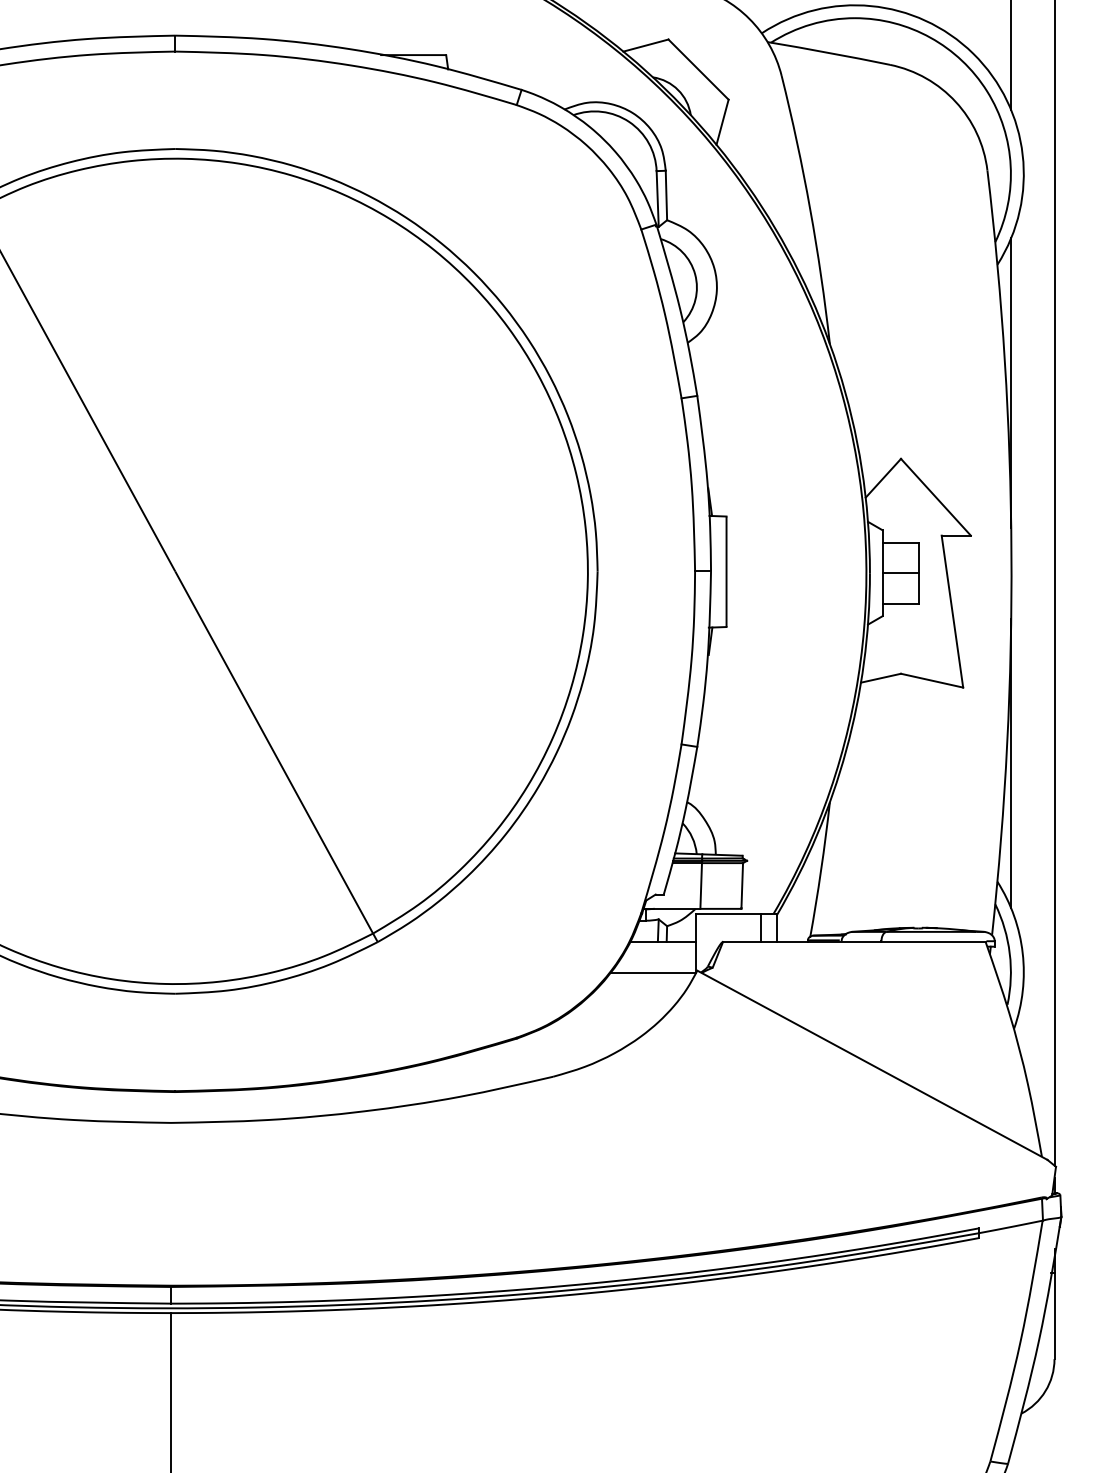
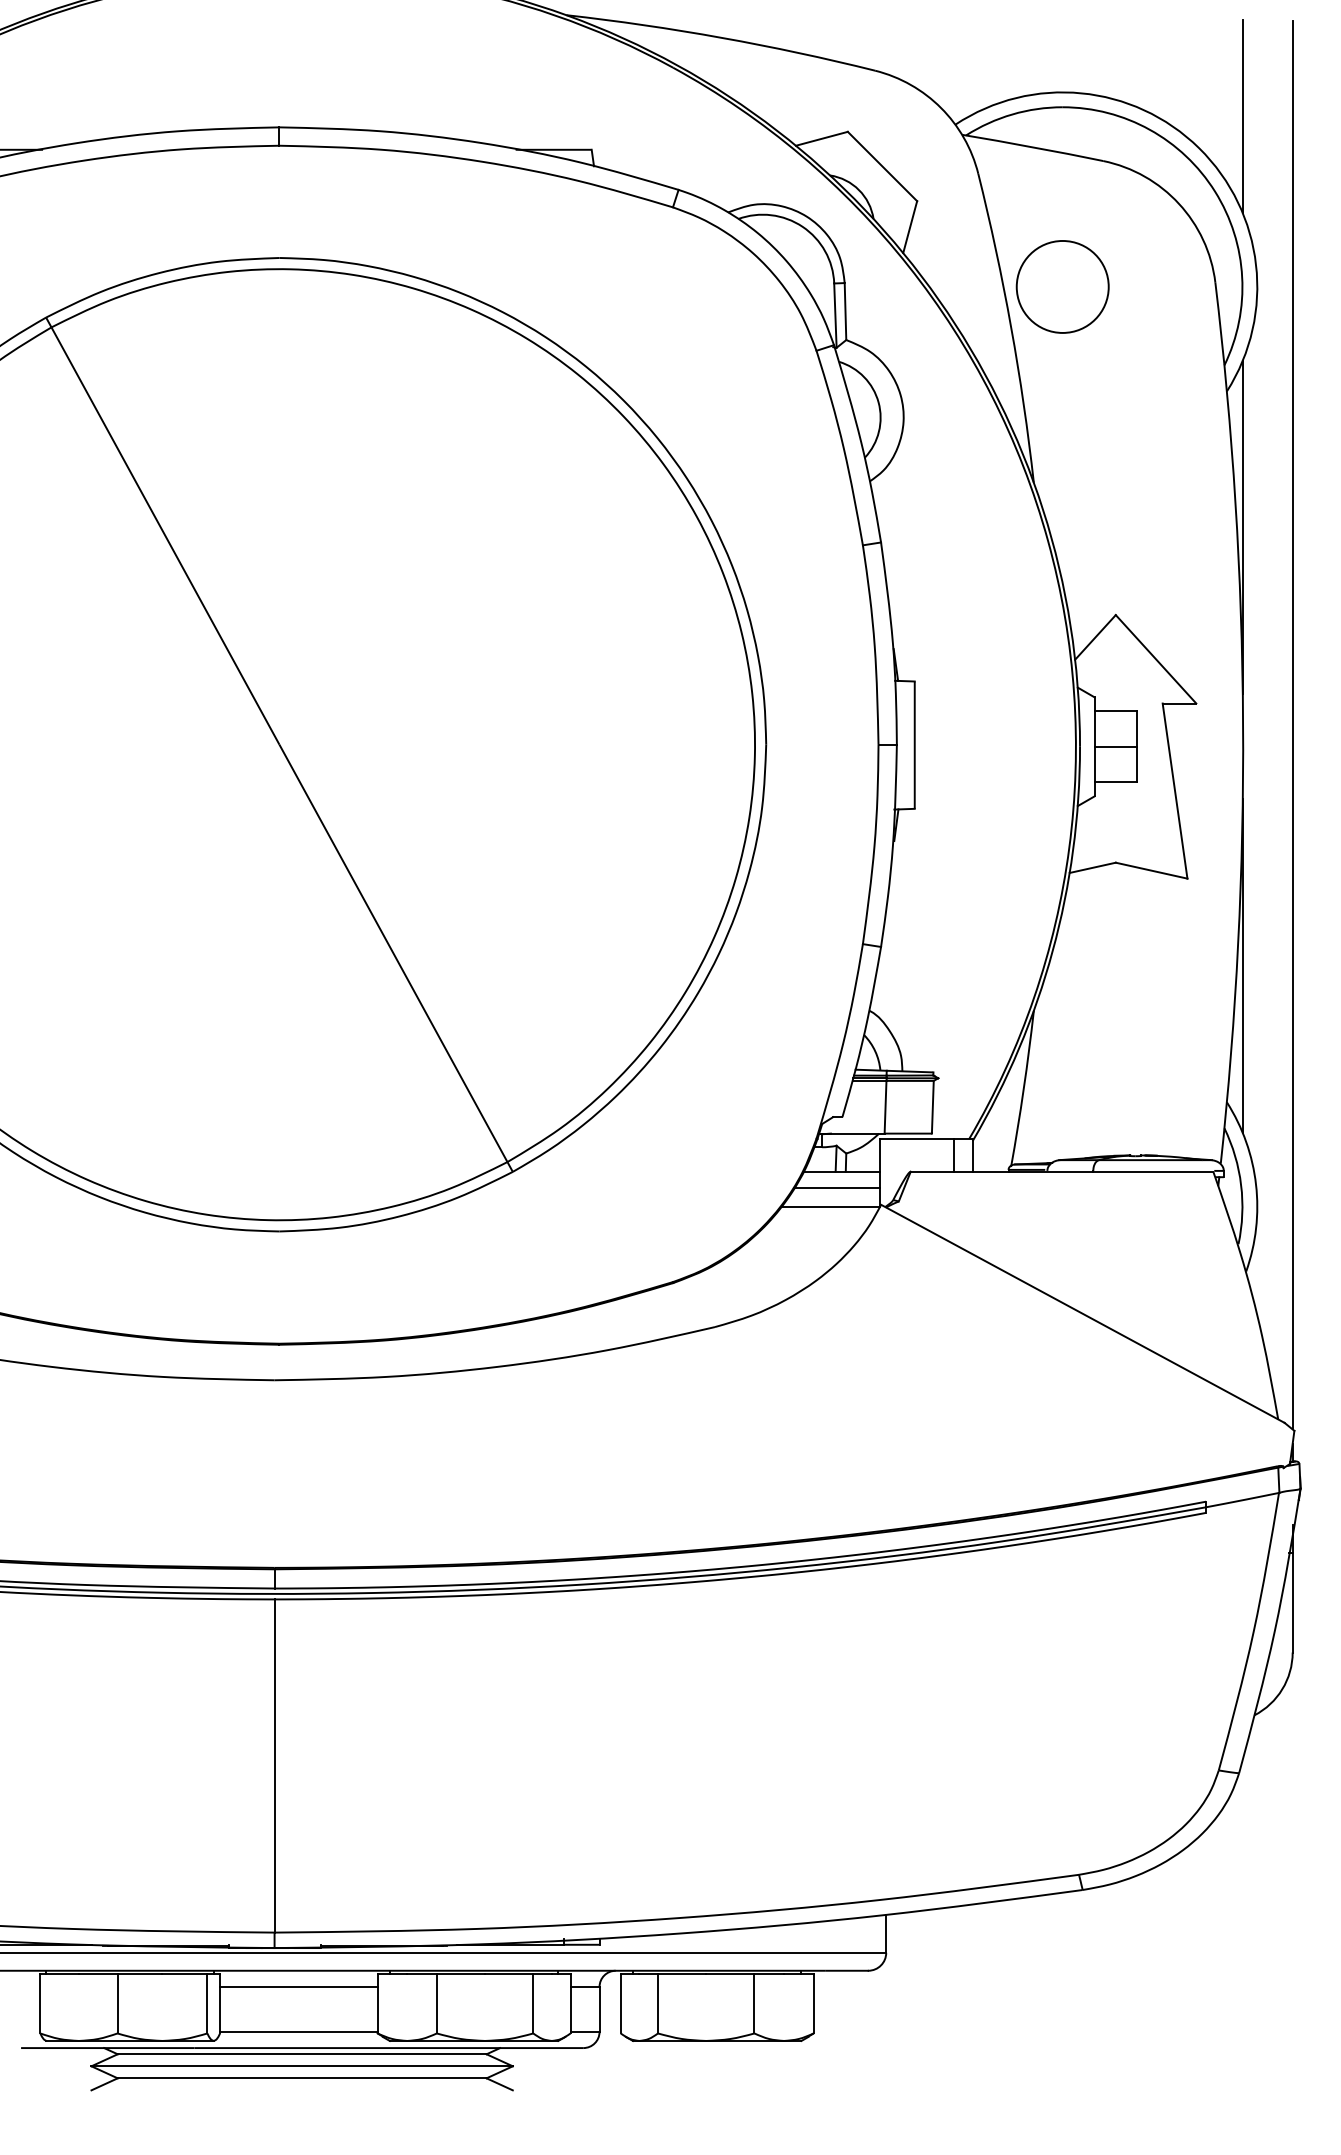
circle: (854, 173) -> (1062, 286), added
line: (659, 956) -> (837, 1188), added

